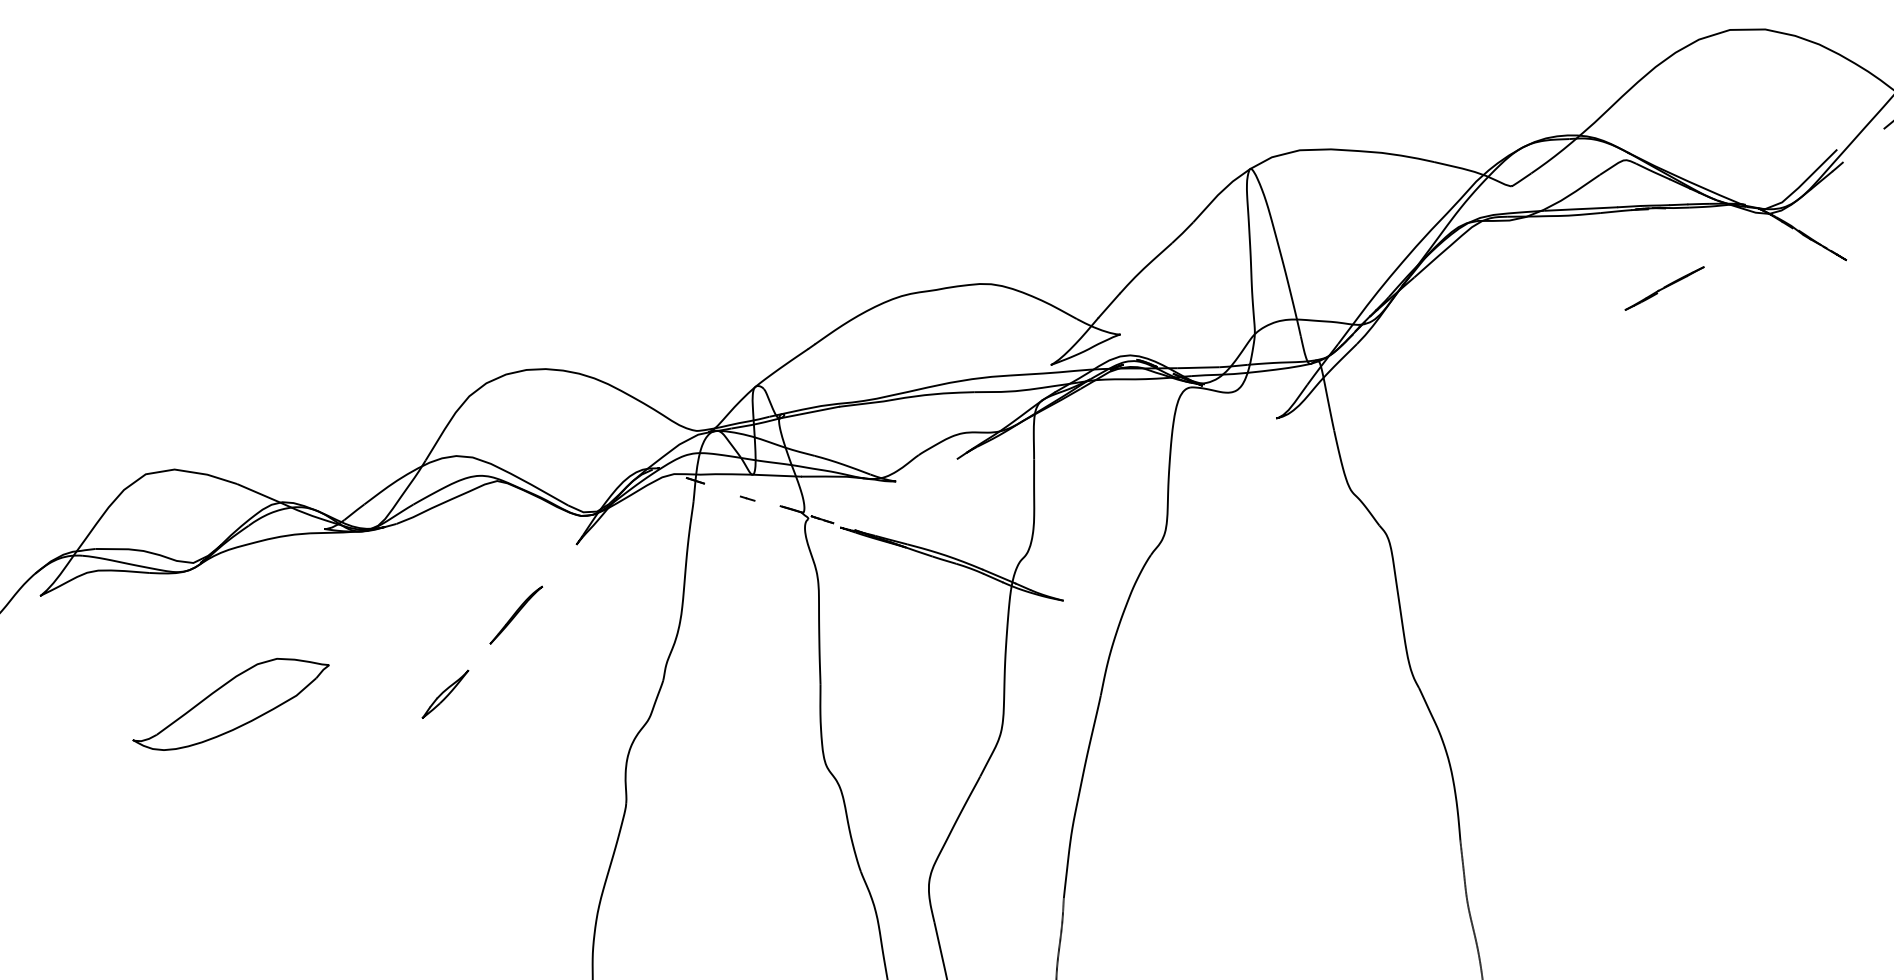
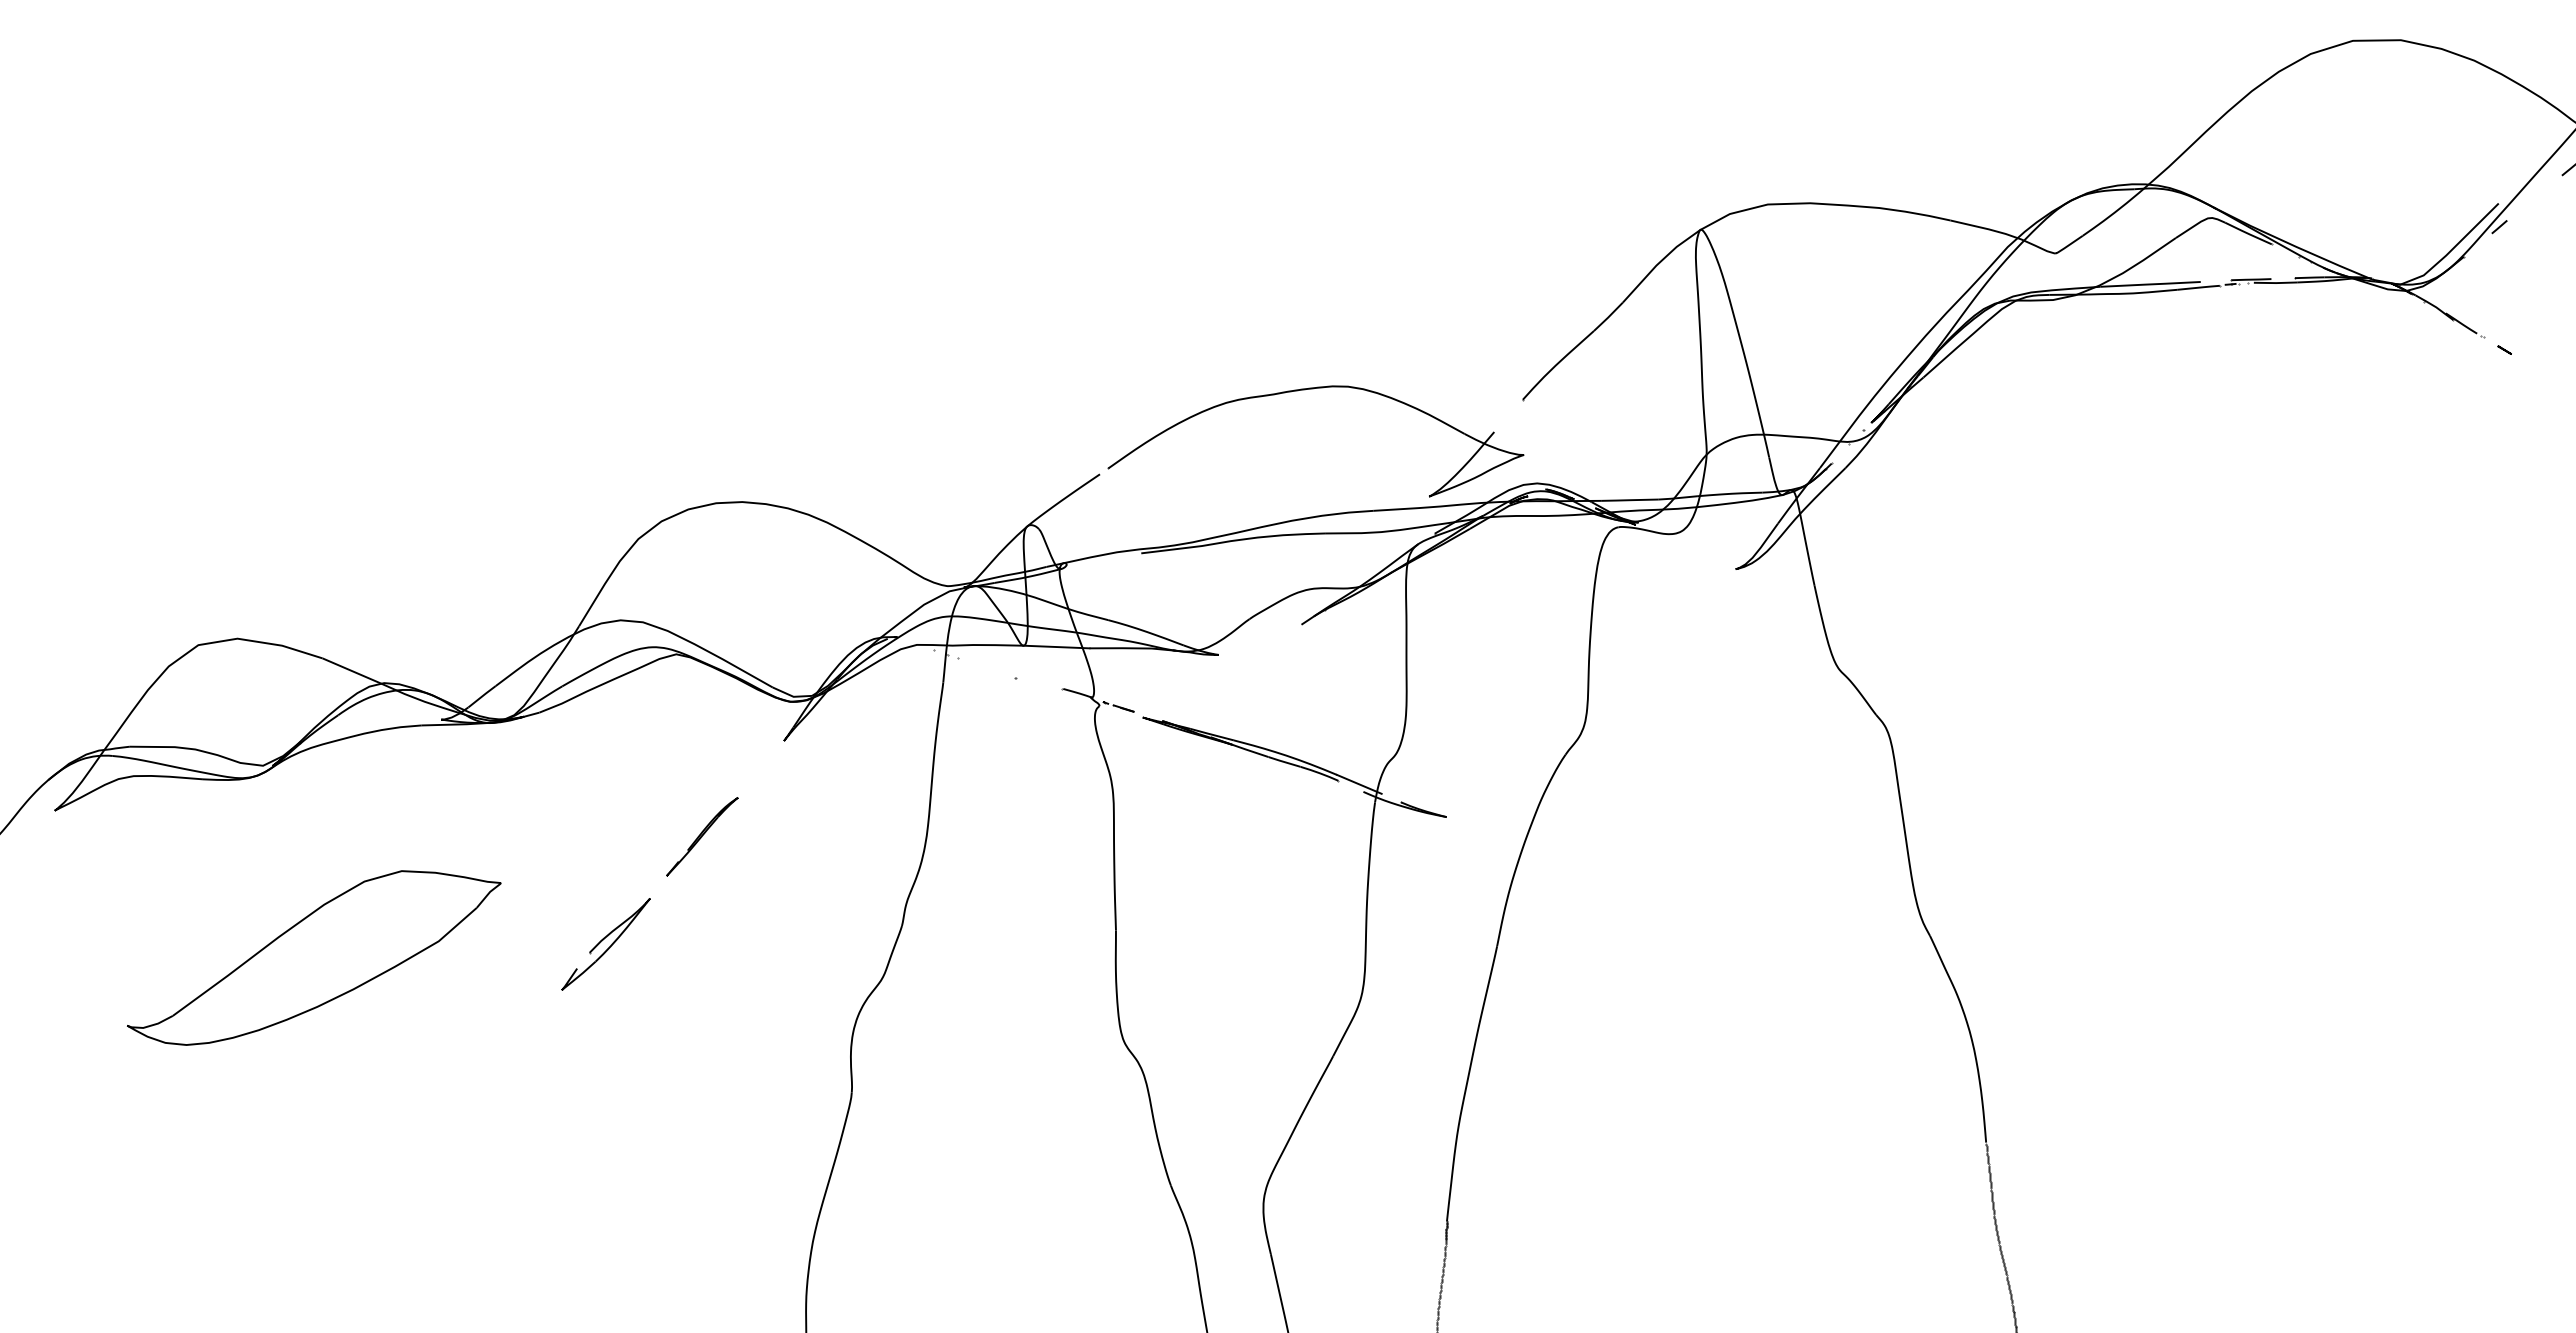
part: (1665, 288) -> (2264, 392), removed
line: (809, 412) -> (1101, 560), removed
part: (445, 694) -> (605, 944), size x1.4
part: (231, 704) -> (314, 958), size x1.4

